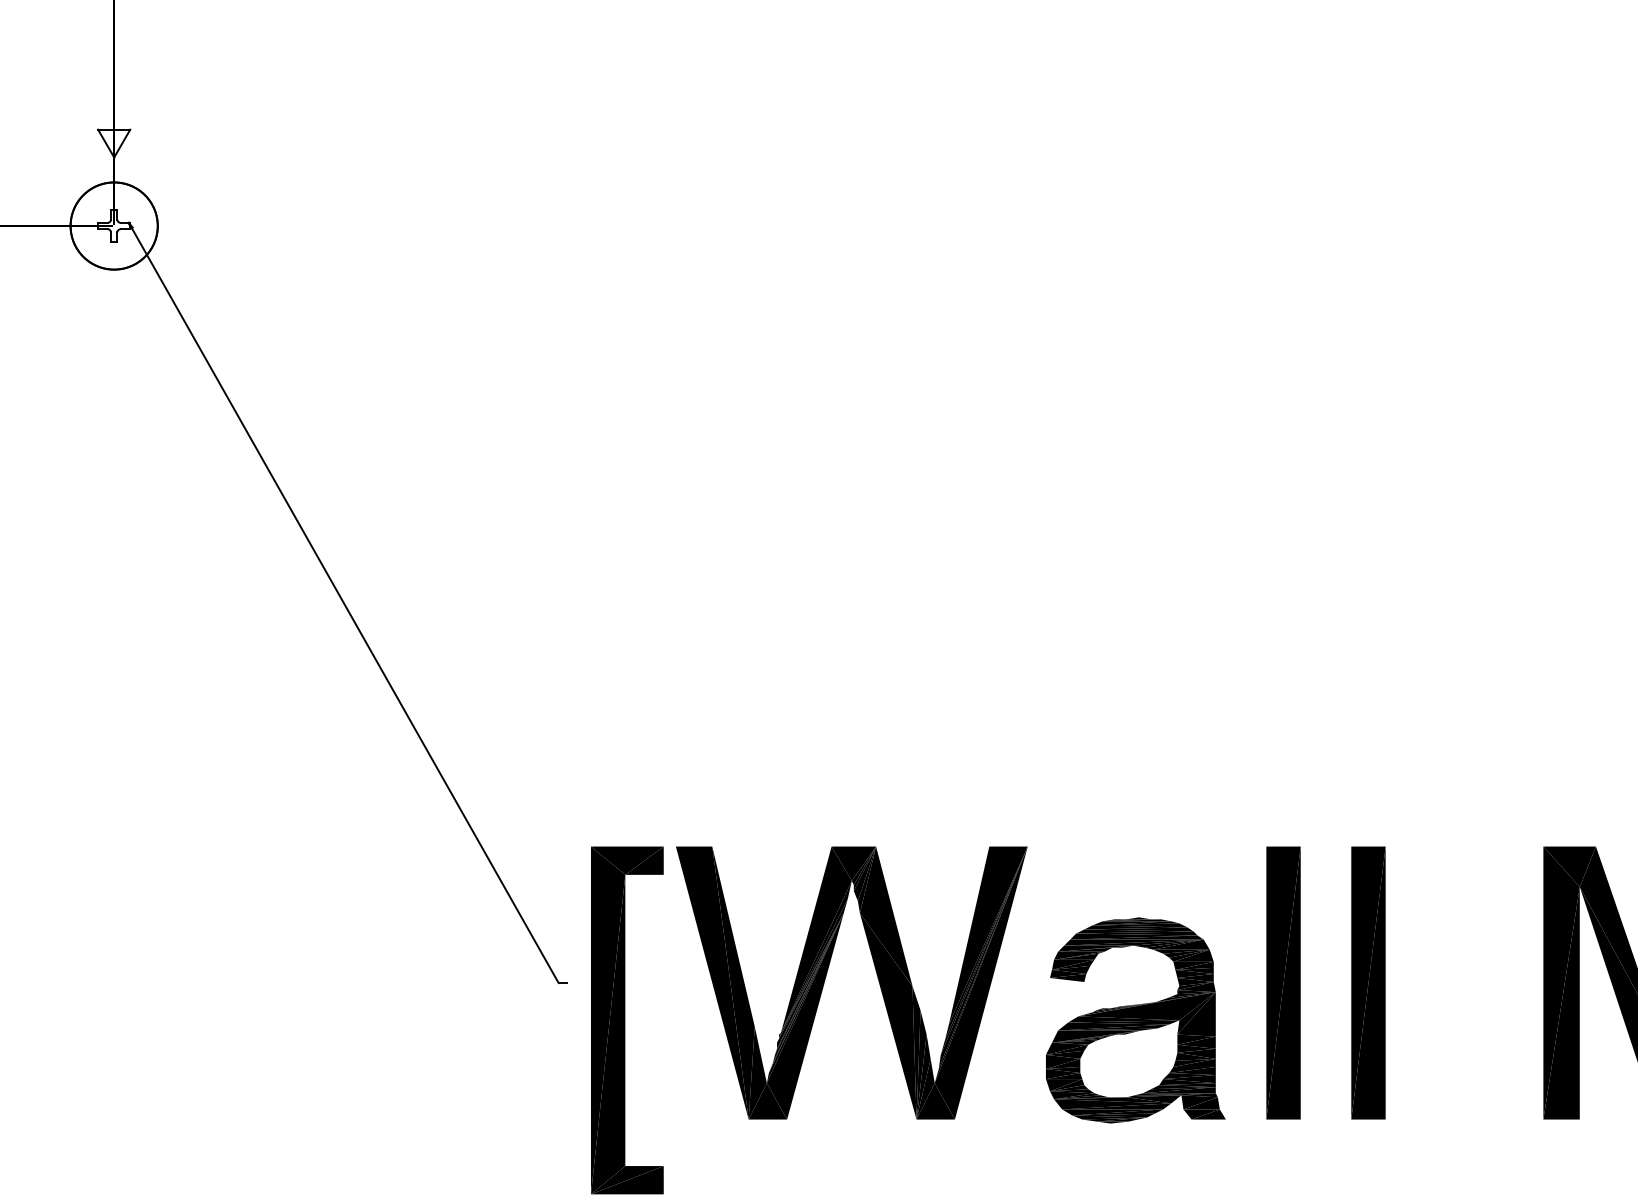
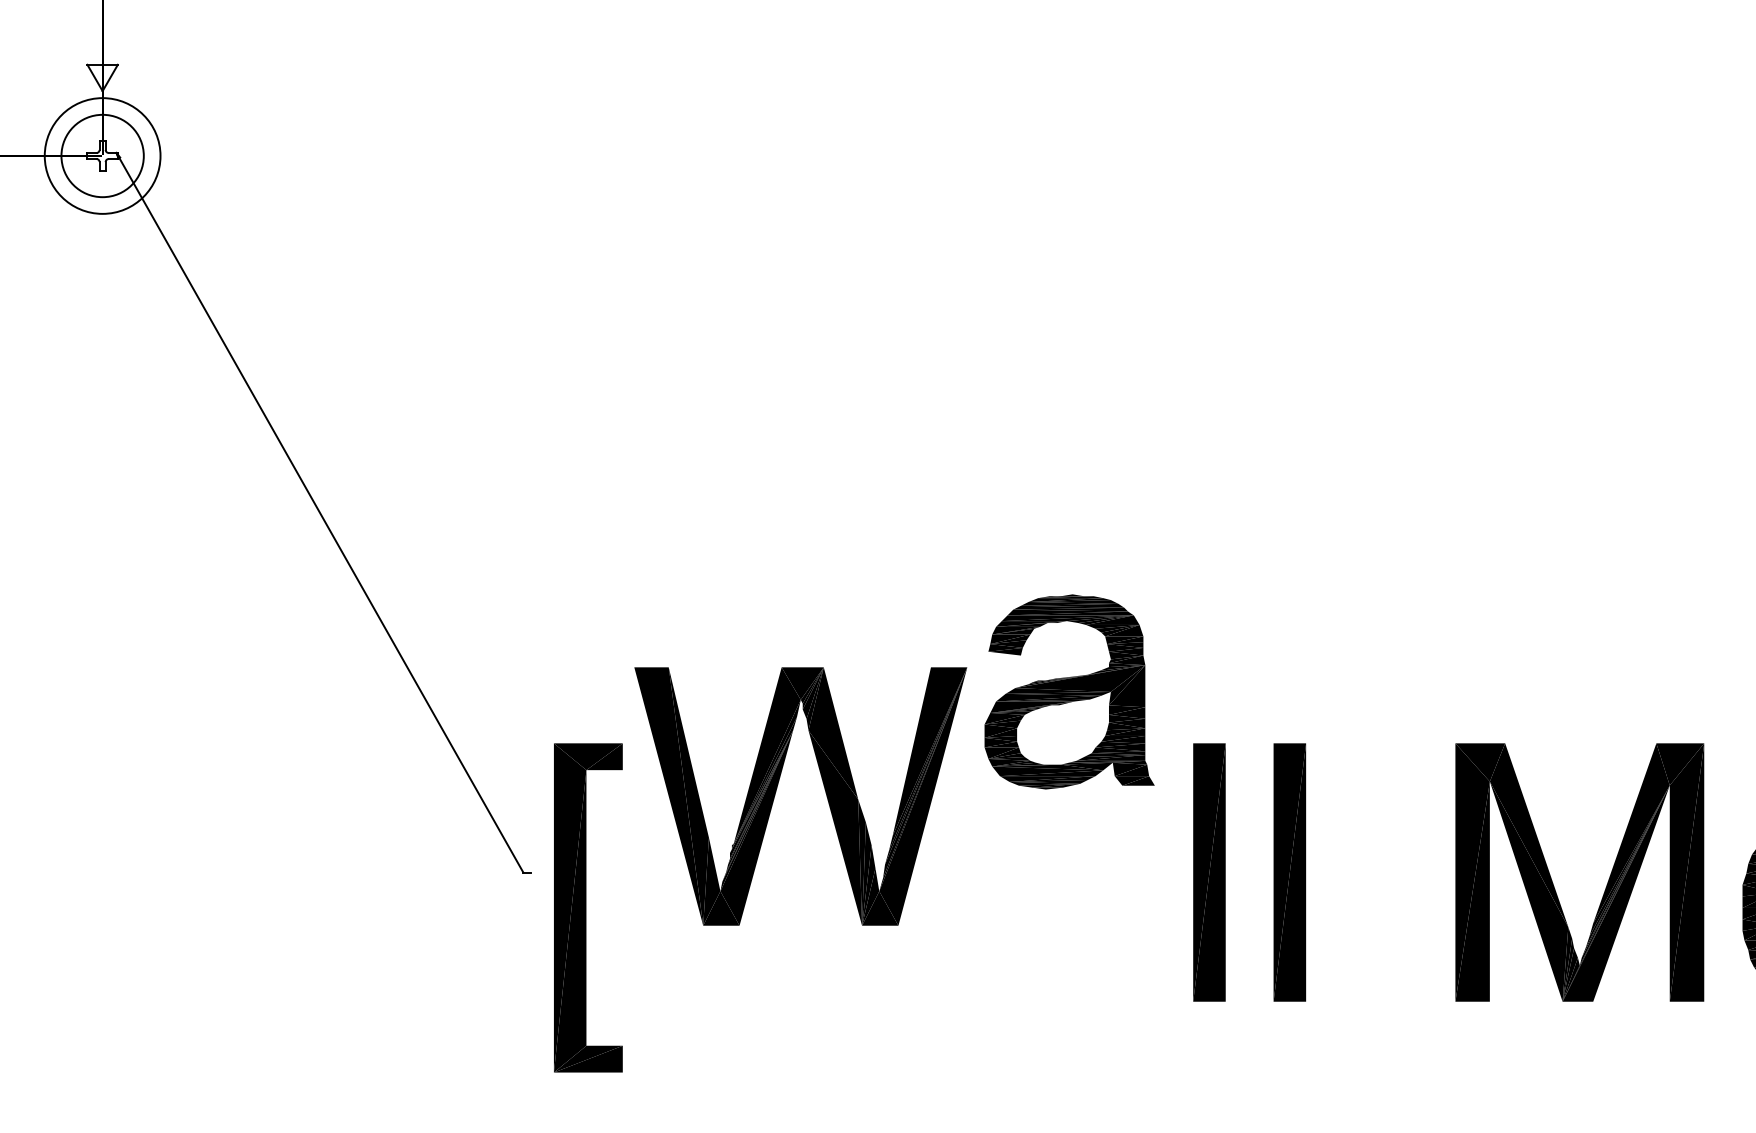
circle: (114, 225) -> (102, 155), size x1.4
part: (826, 978) -> (776, 792), moved
part: (1135, 1019) -> (1069, 691), moved

